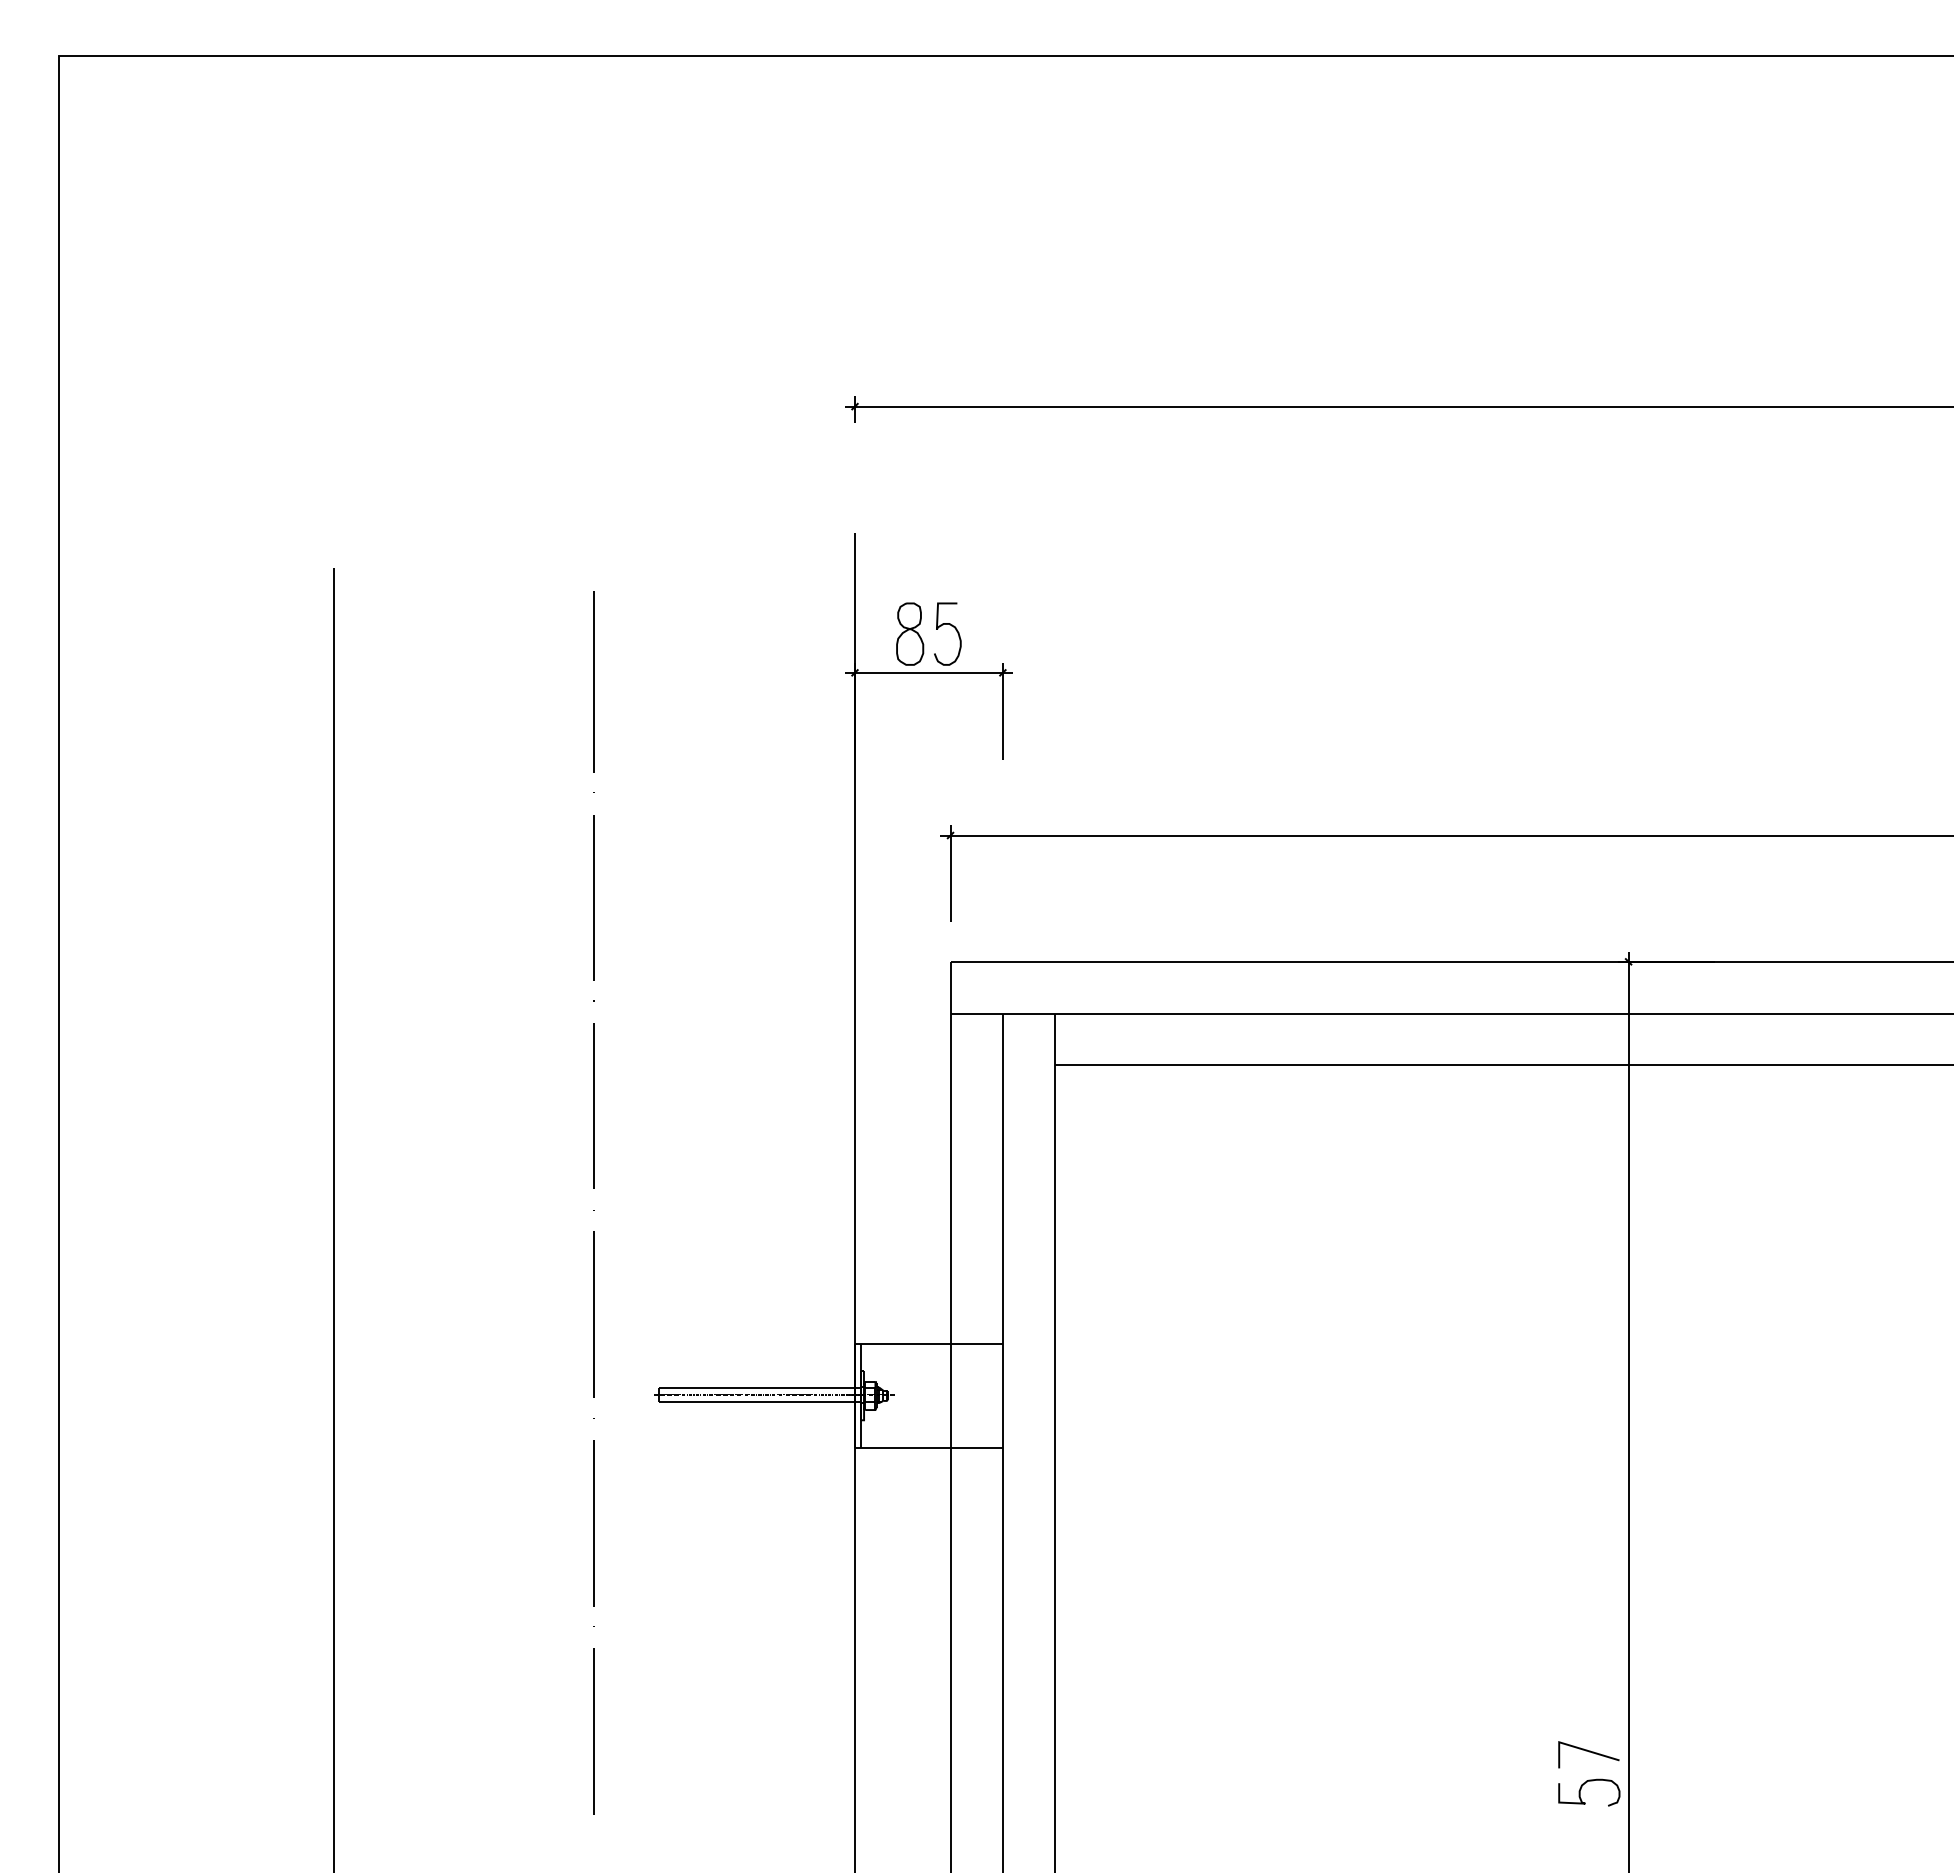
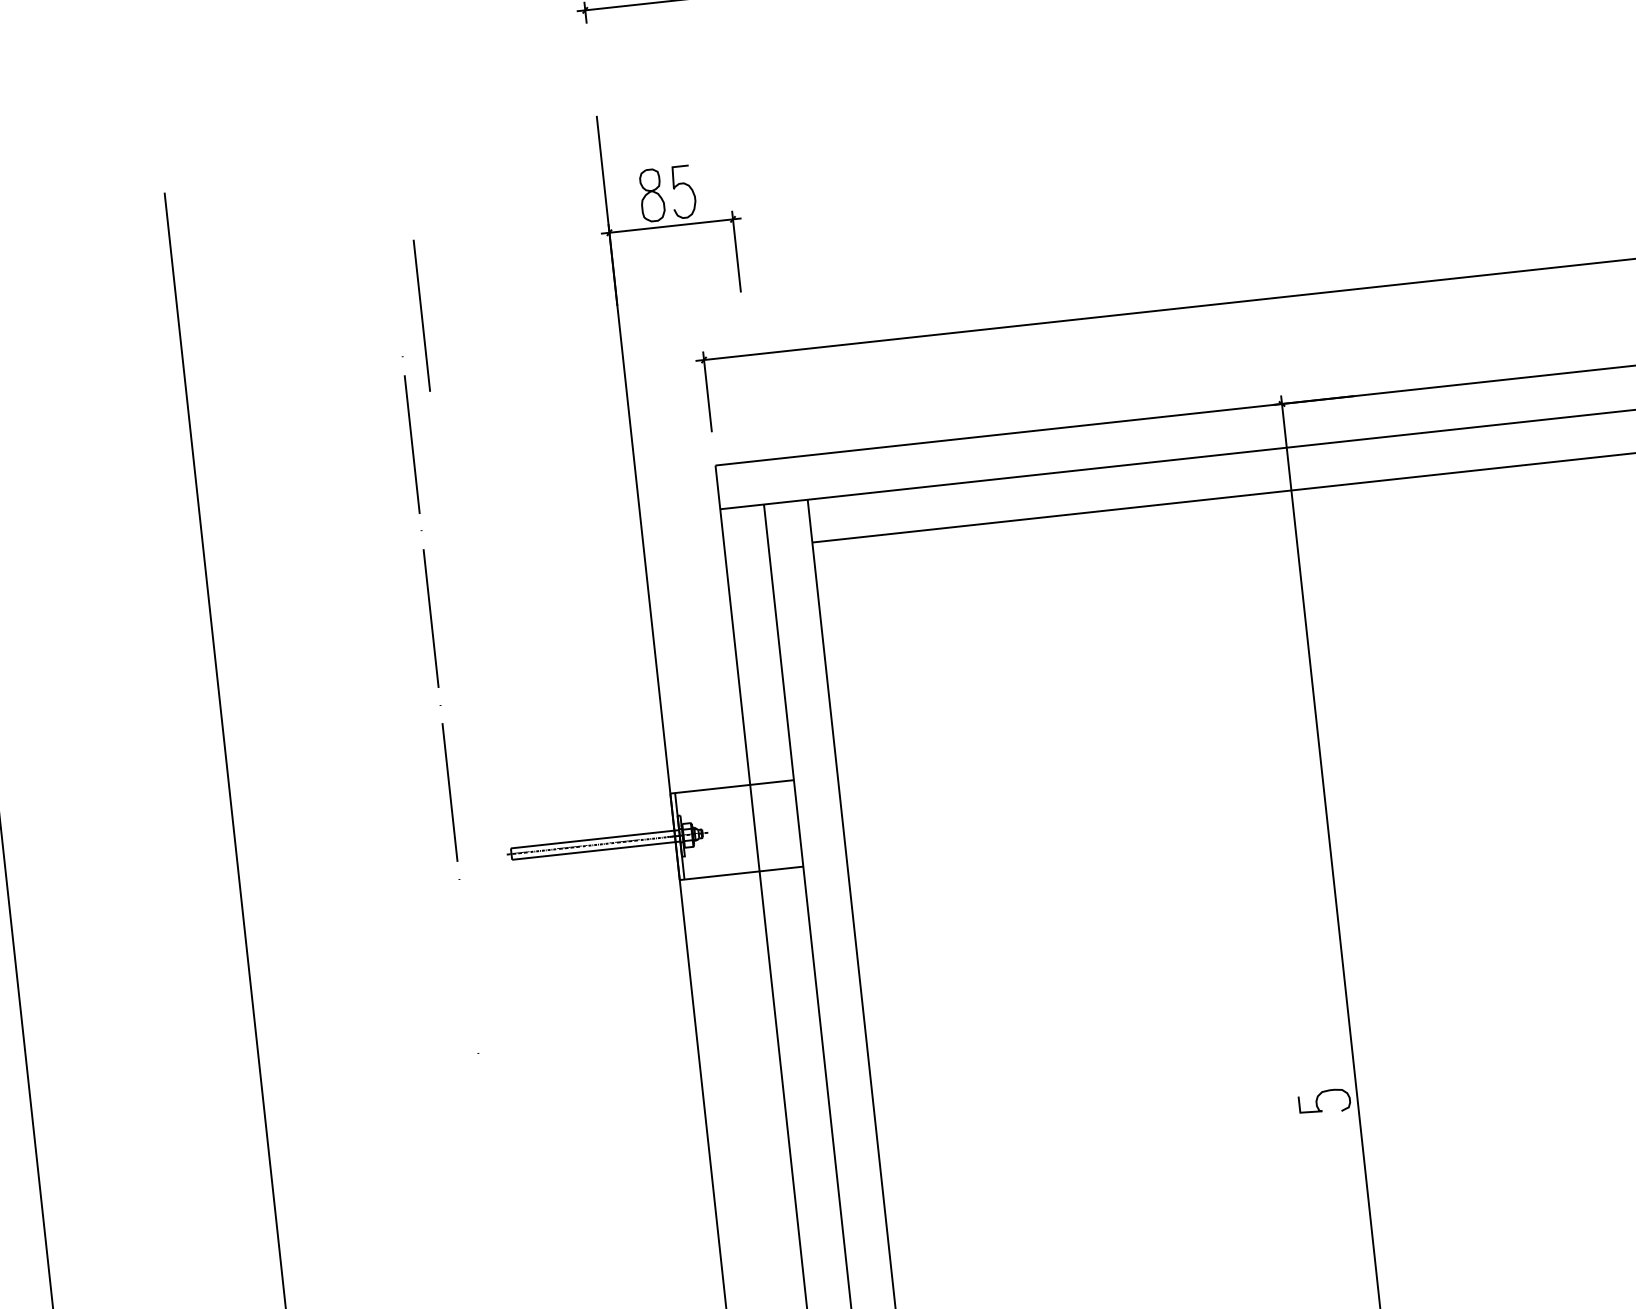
line: (593, 681) -> (421, 315), moved
line: (593, 1523) -> (468, 967), removed
line: (593, 1731) -> (487, 1141), removed
curve: (1589, 1752) -> (1321, 1068), removed

